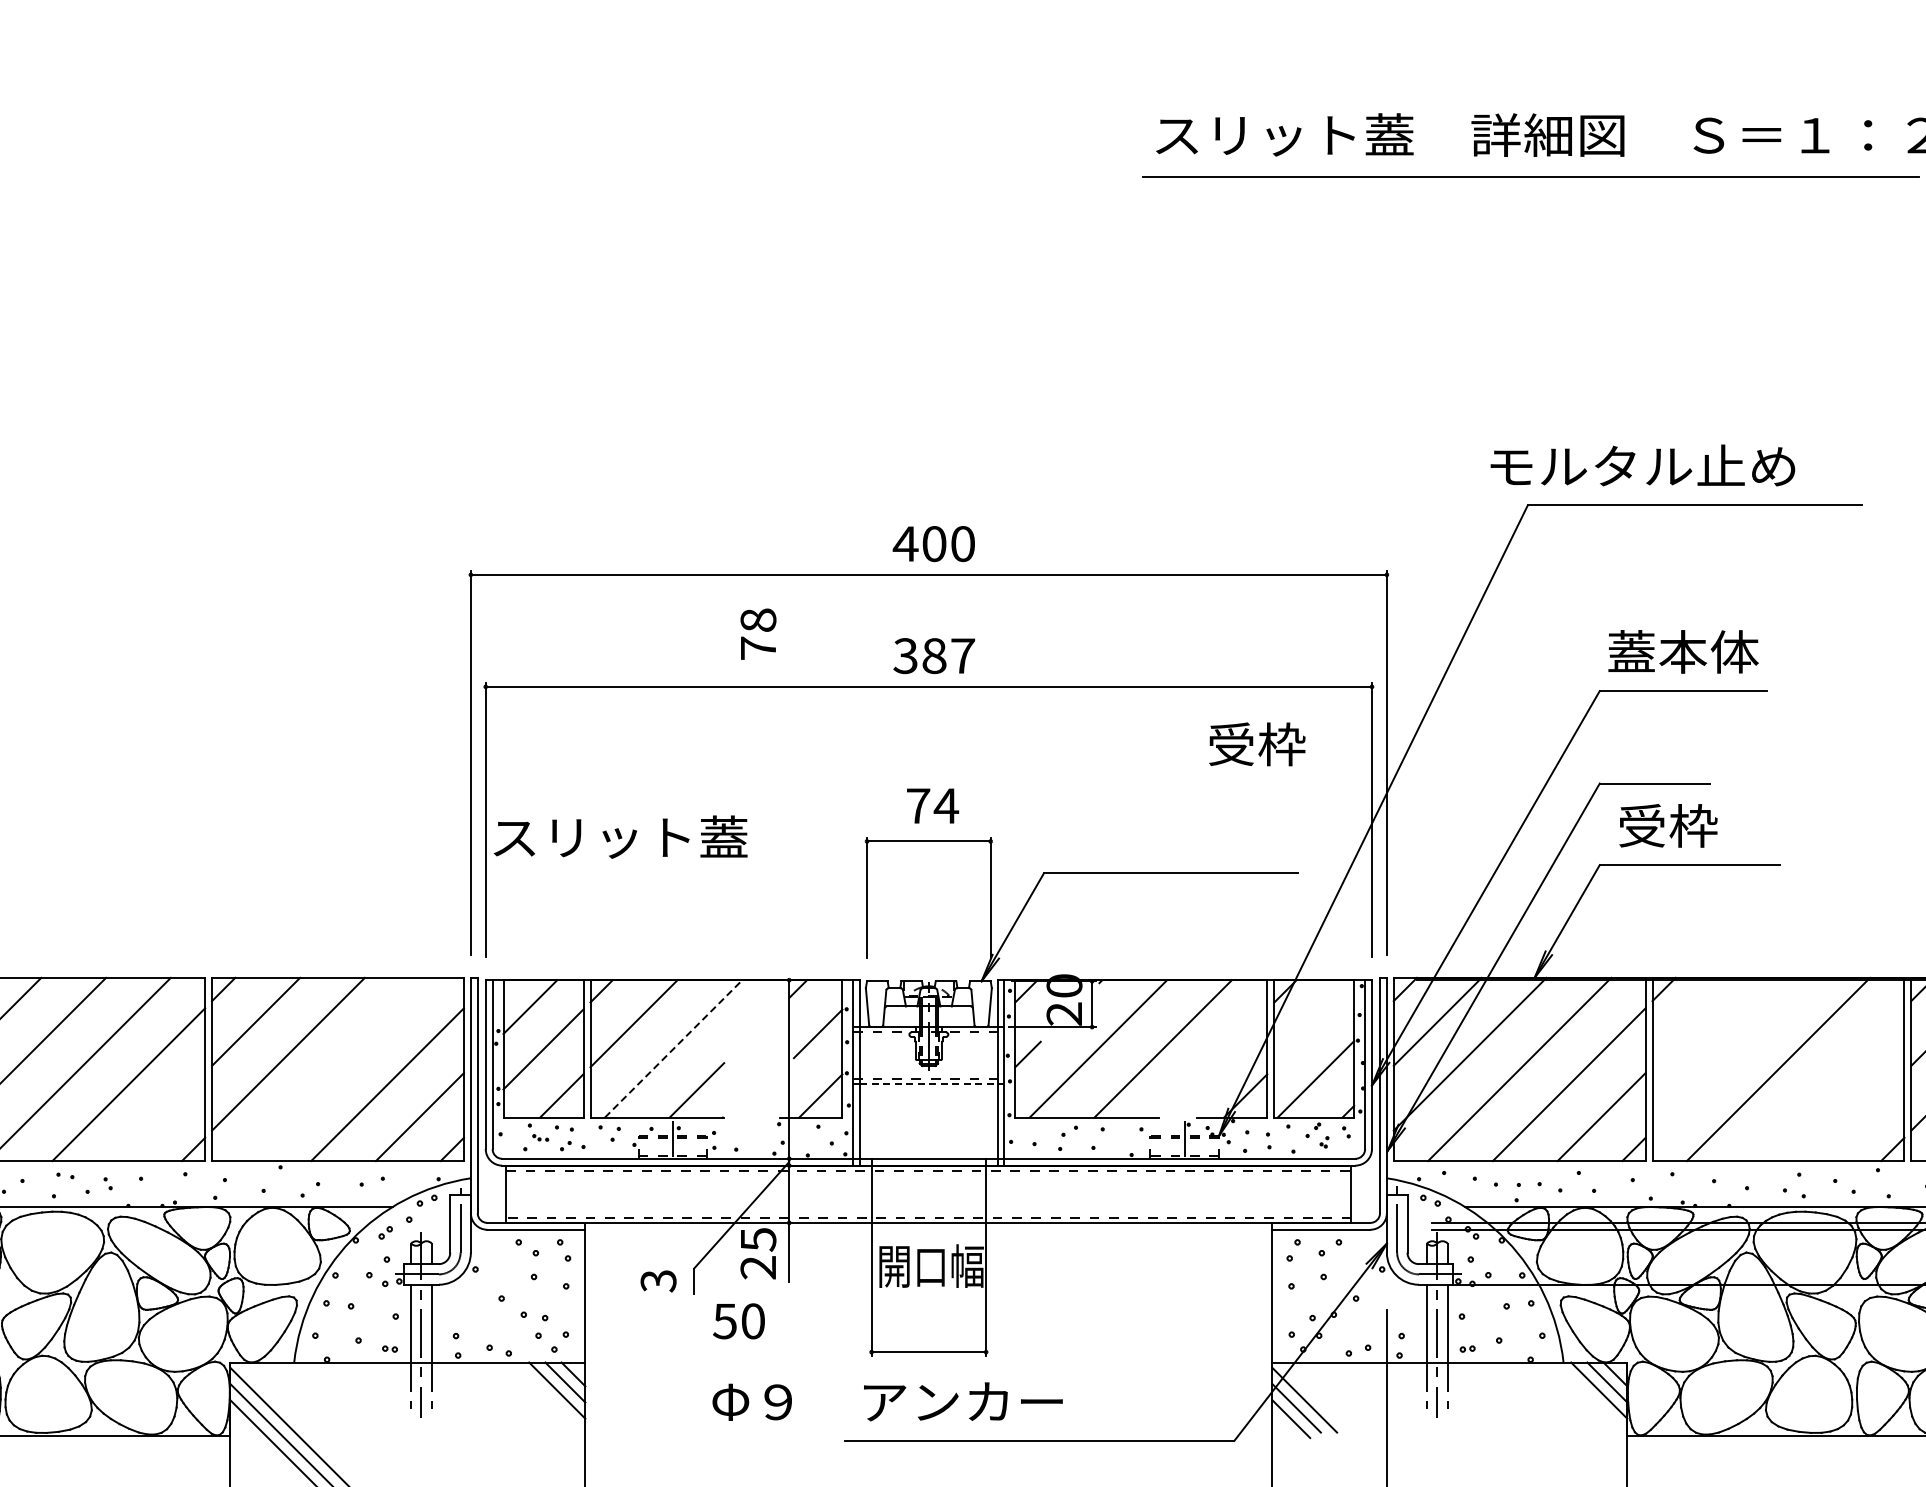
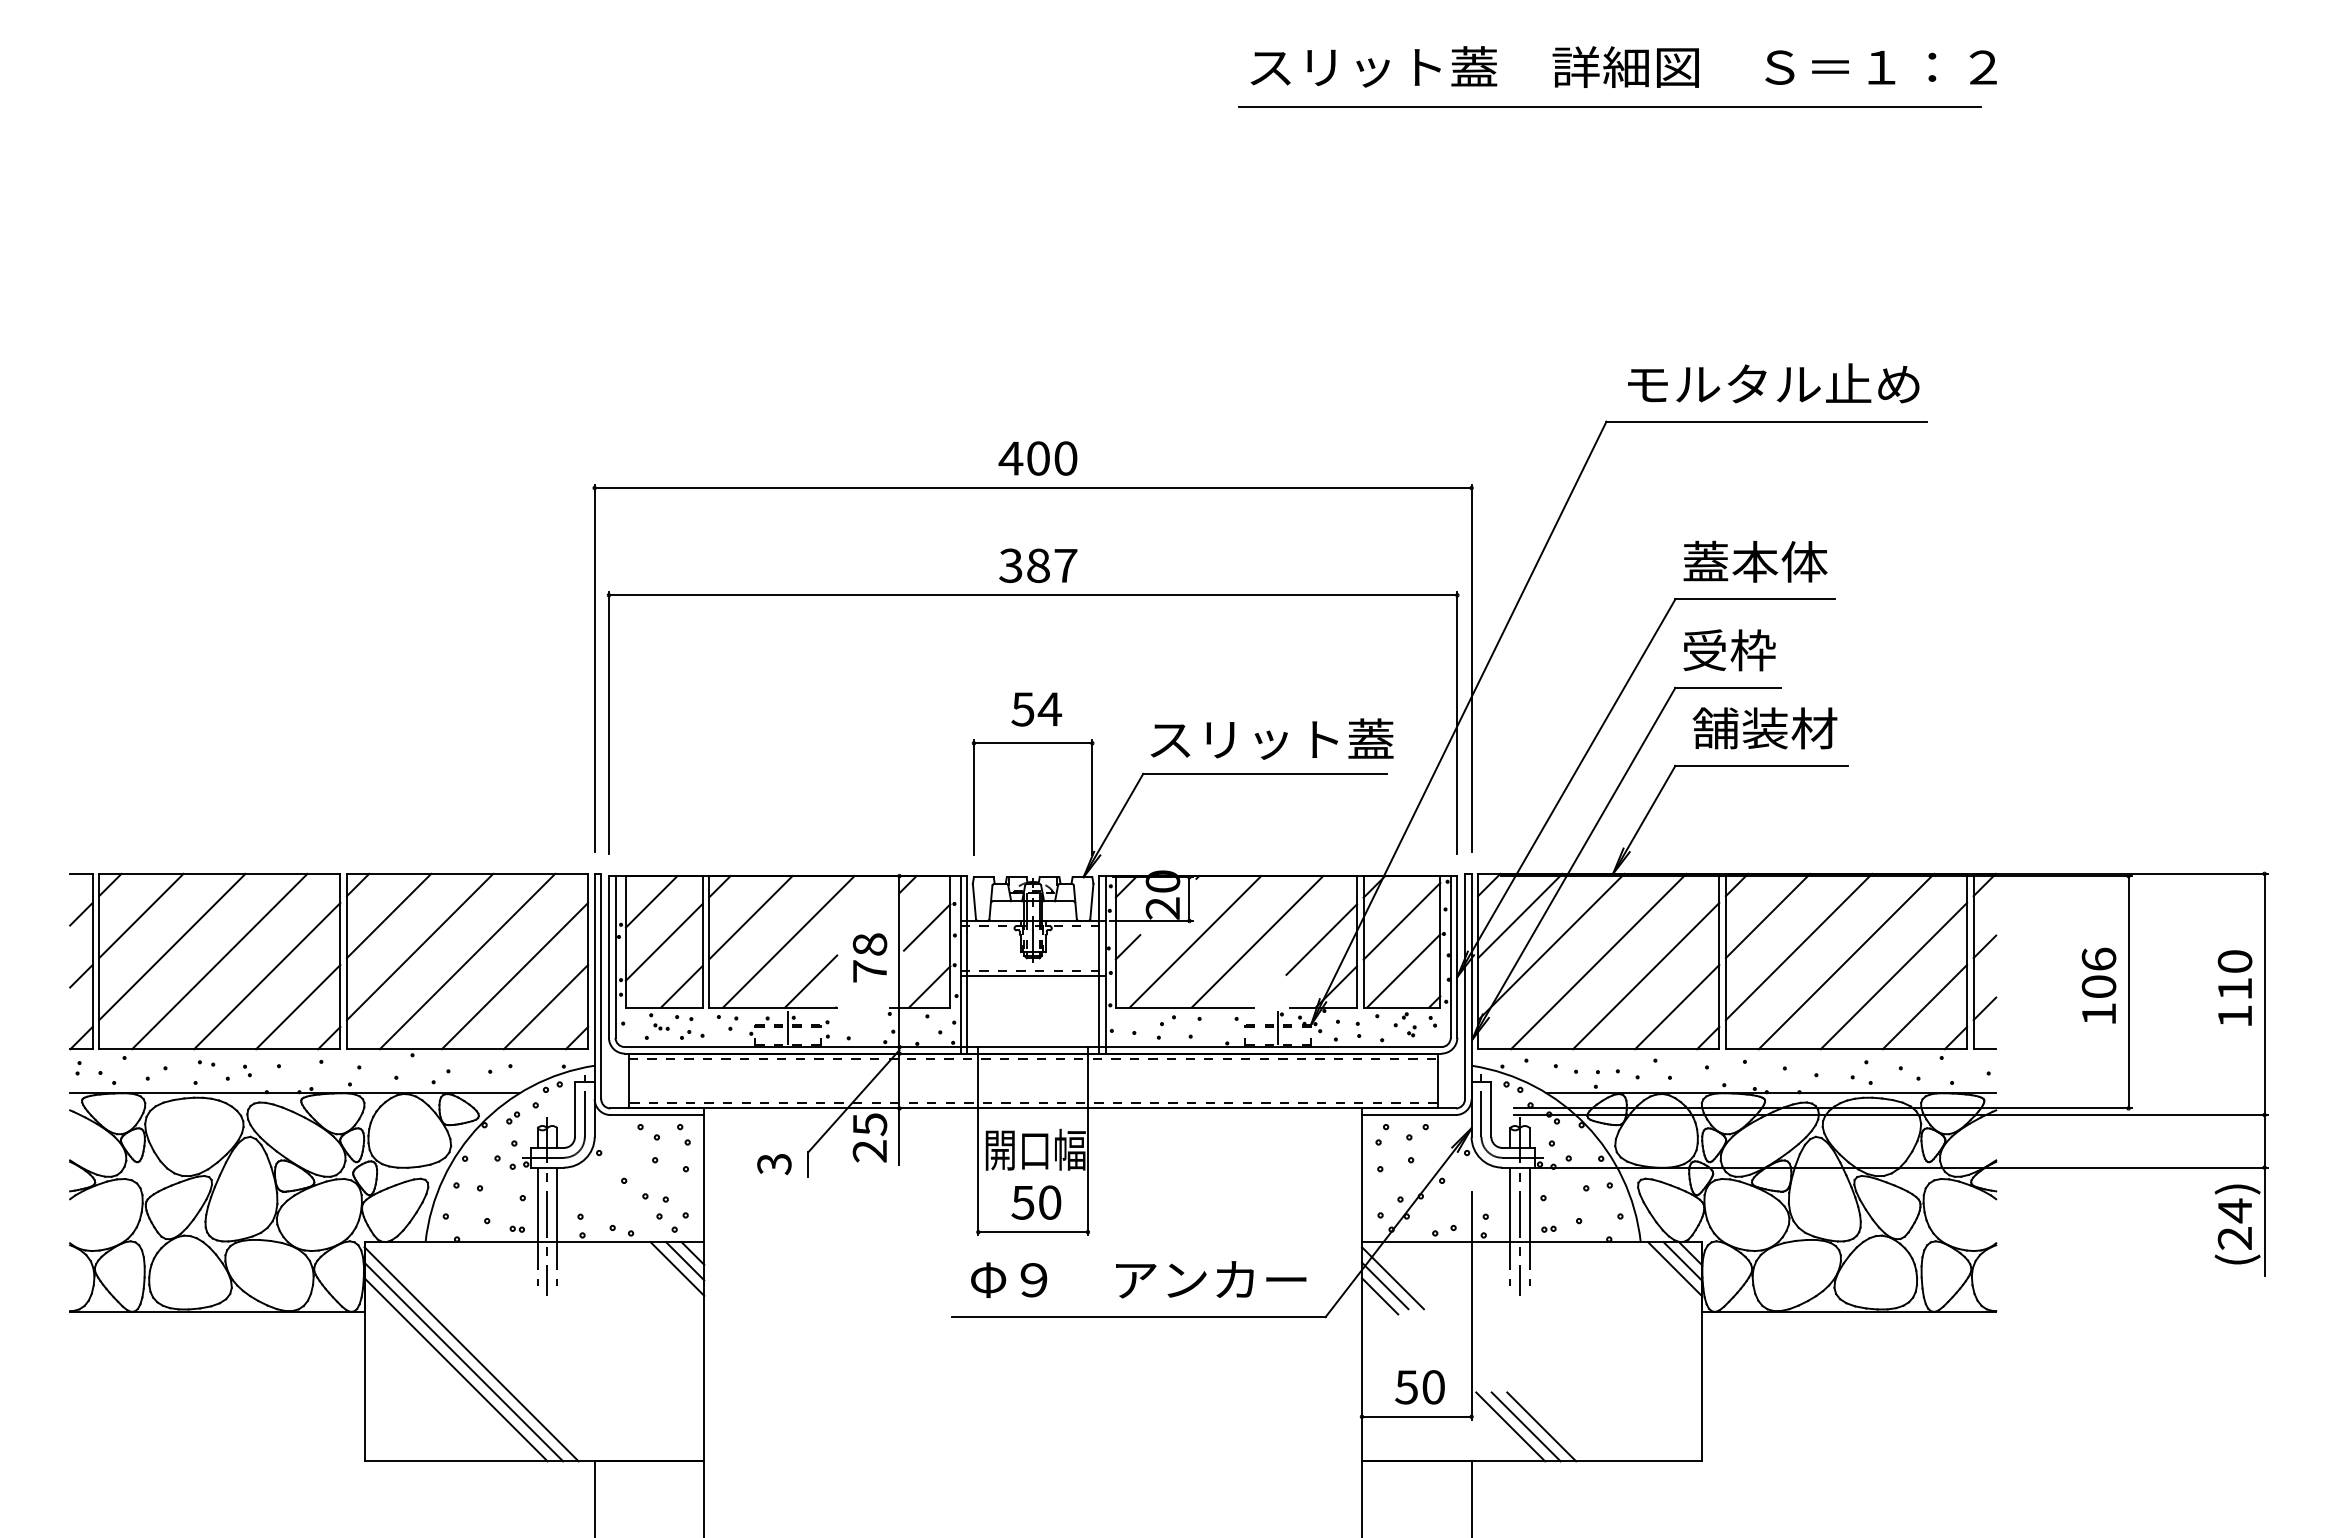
text: (1642, 465) -> (1773, 383), moved
text: (757, 633) -> (869, 957), moved
text: (1257, 744) -> (1729, 650), moved
text: (917, 806) -> (1022, 709), 74 -> 54
text: (1692, 826) -> (1764, 728), 受枠 -> 舗装材
text: (620, 836) -> (1271, 738), moved
line: (1695, 1021) -> (1767, 915), added
line: (1313, 1026) -> (1401, 920), added
line: (1230, 1046) -> (1321, 939), added
line: (674, 1048) -> (789, 941), dashed -> solid
line: (1728, 1053) -> (1798, 946), added
line: (337, 1069) -> (467, 961), added
line: (929, 1084) -> (1033, 975), dashed -> solid
line: (1827, 1084) -> (1893, 975), added
line: (161, 1117) -> (298, 1007), added
line: (1859, 1117) -> (1924, 1007), added
text: (739, 1321) -> (1036, 1202), moved
text: (887, 1401) -> (1138, 1279), moved

